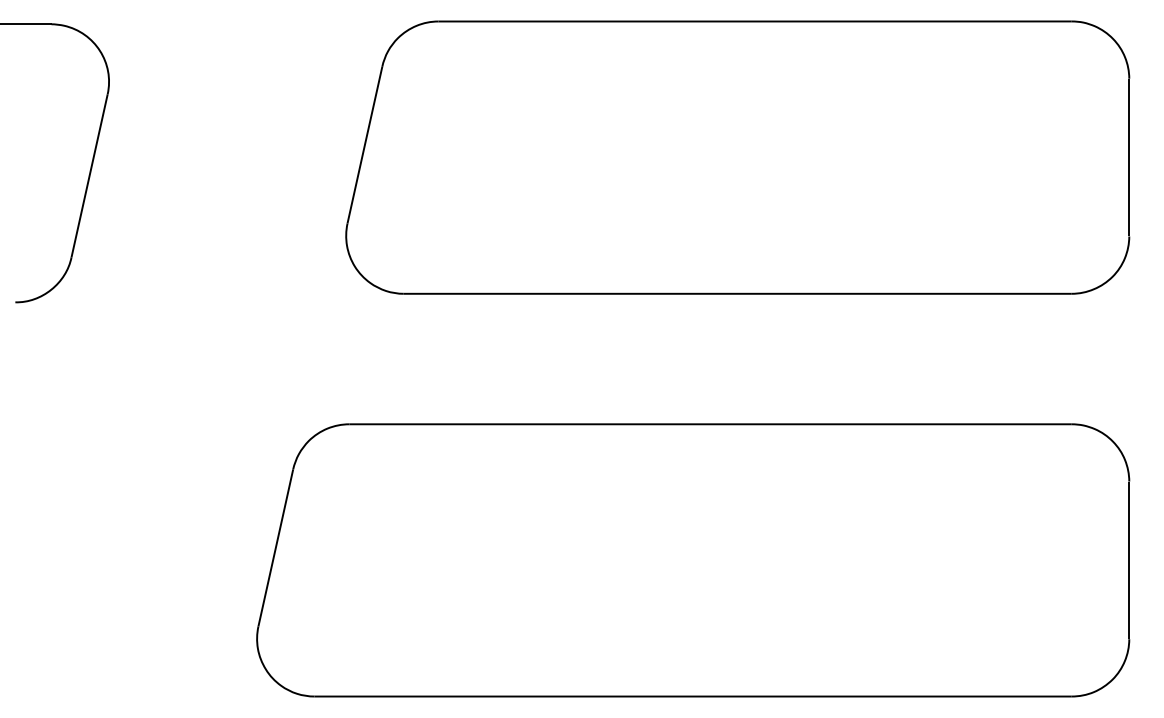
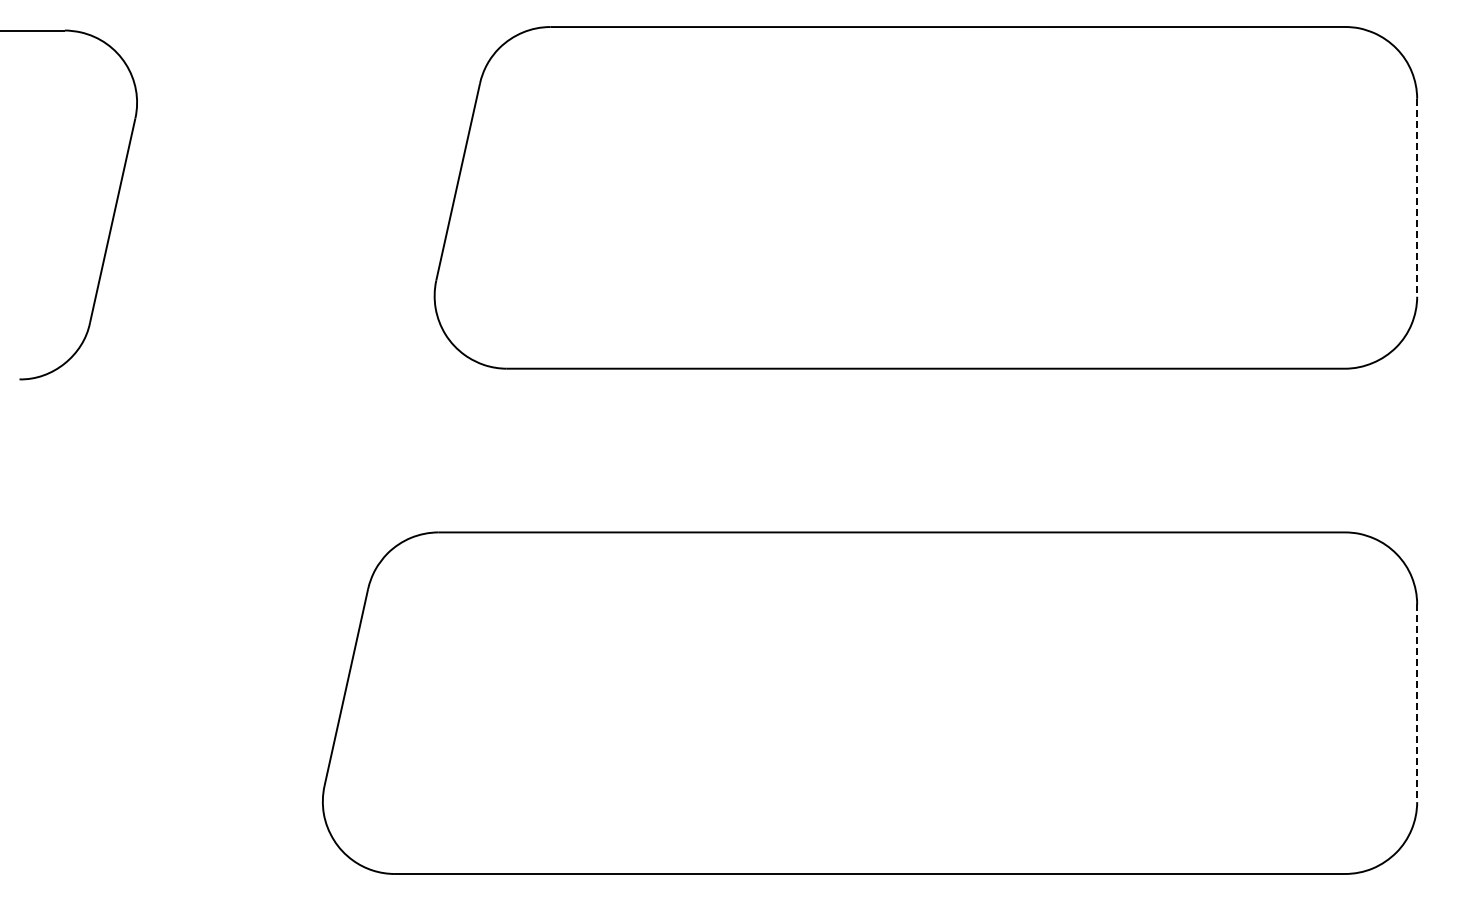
line: (1129, 157) -> (1417, 197), solid -> dashed
line: (1129, 560) -> (1417, 703), solid -> dashed

